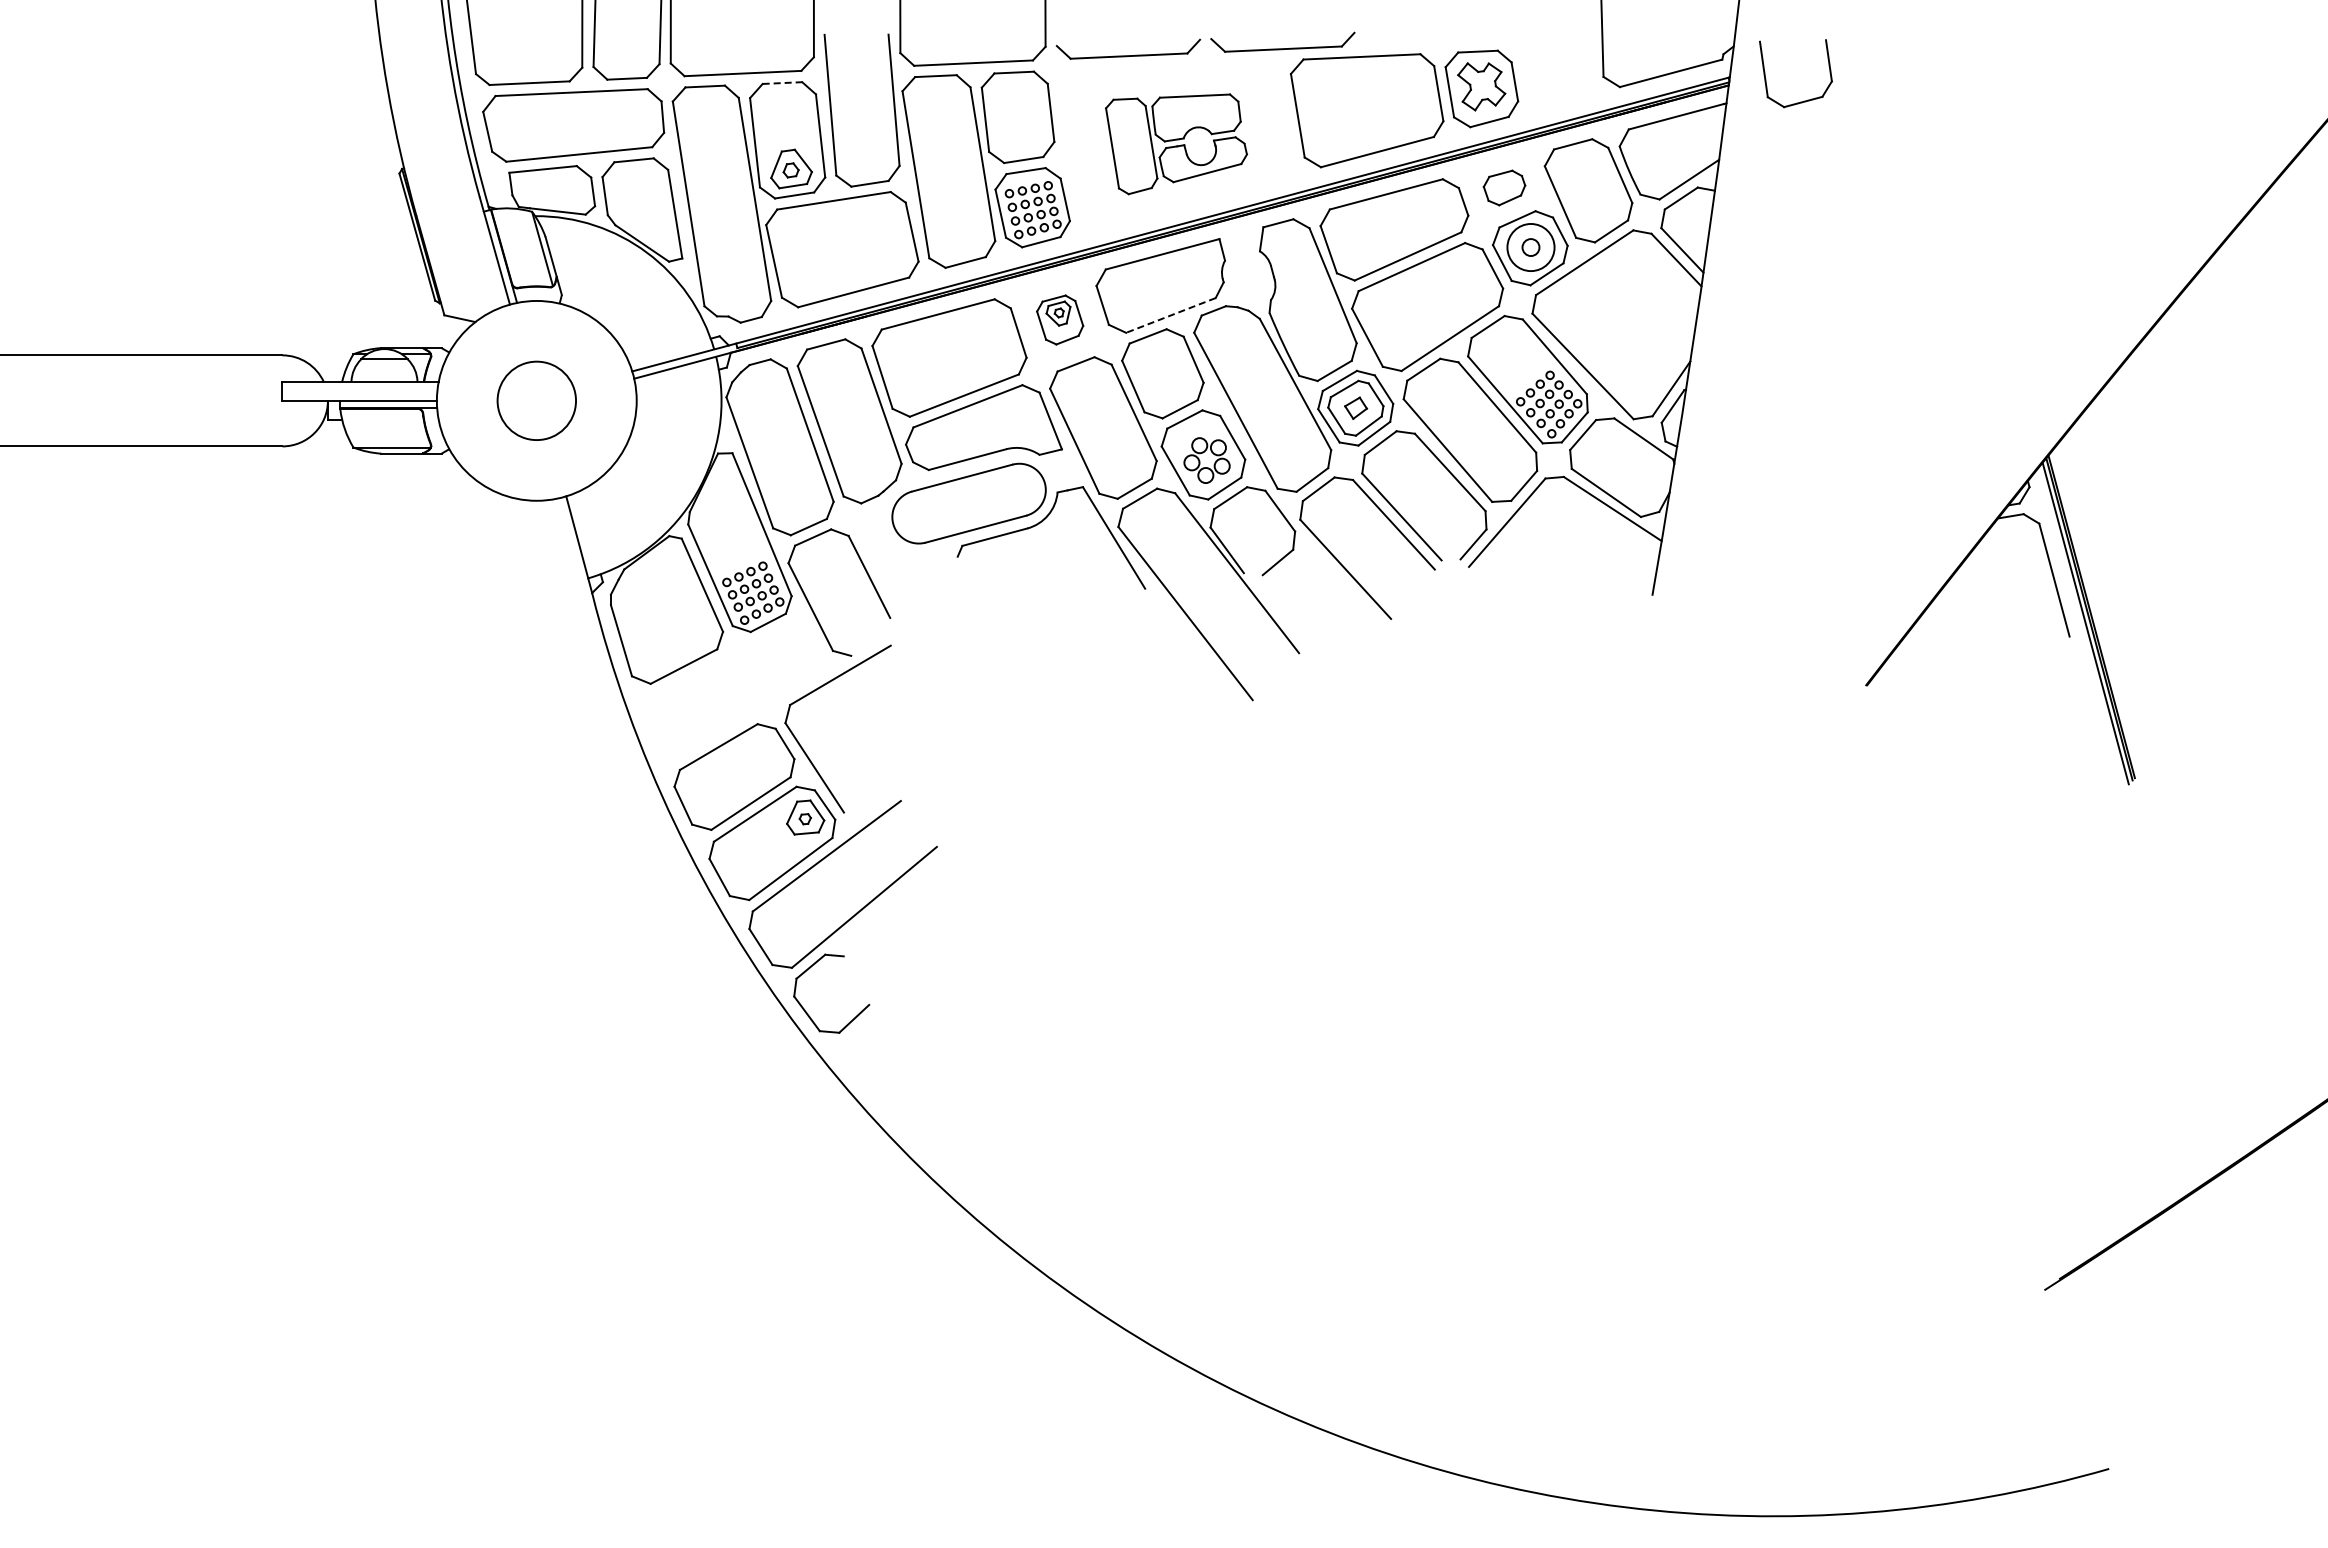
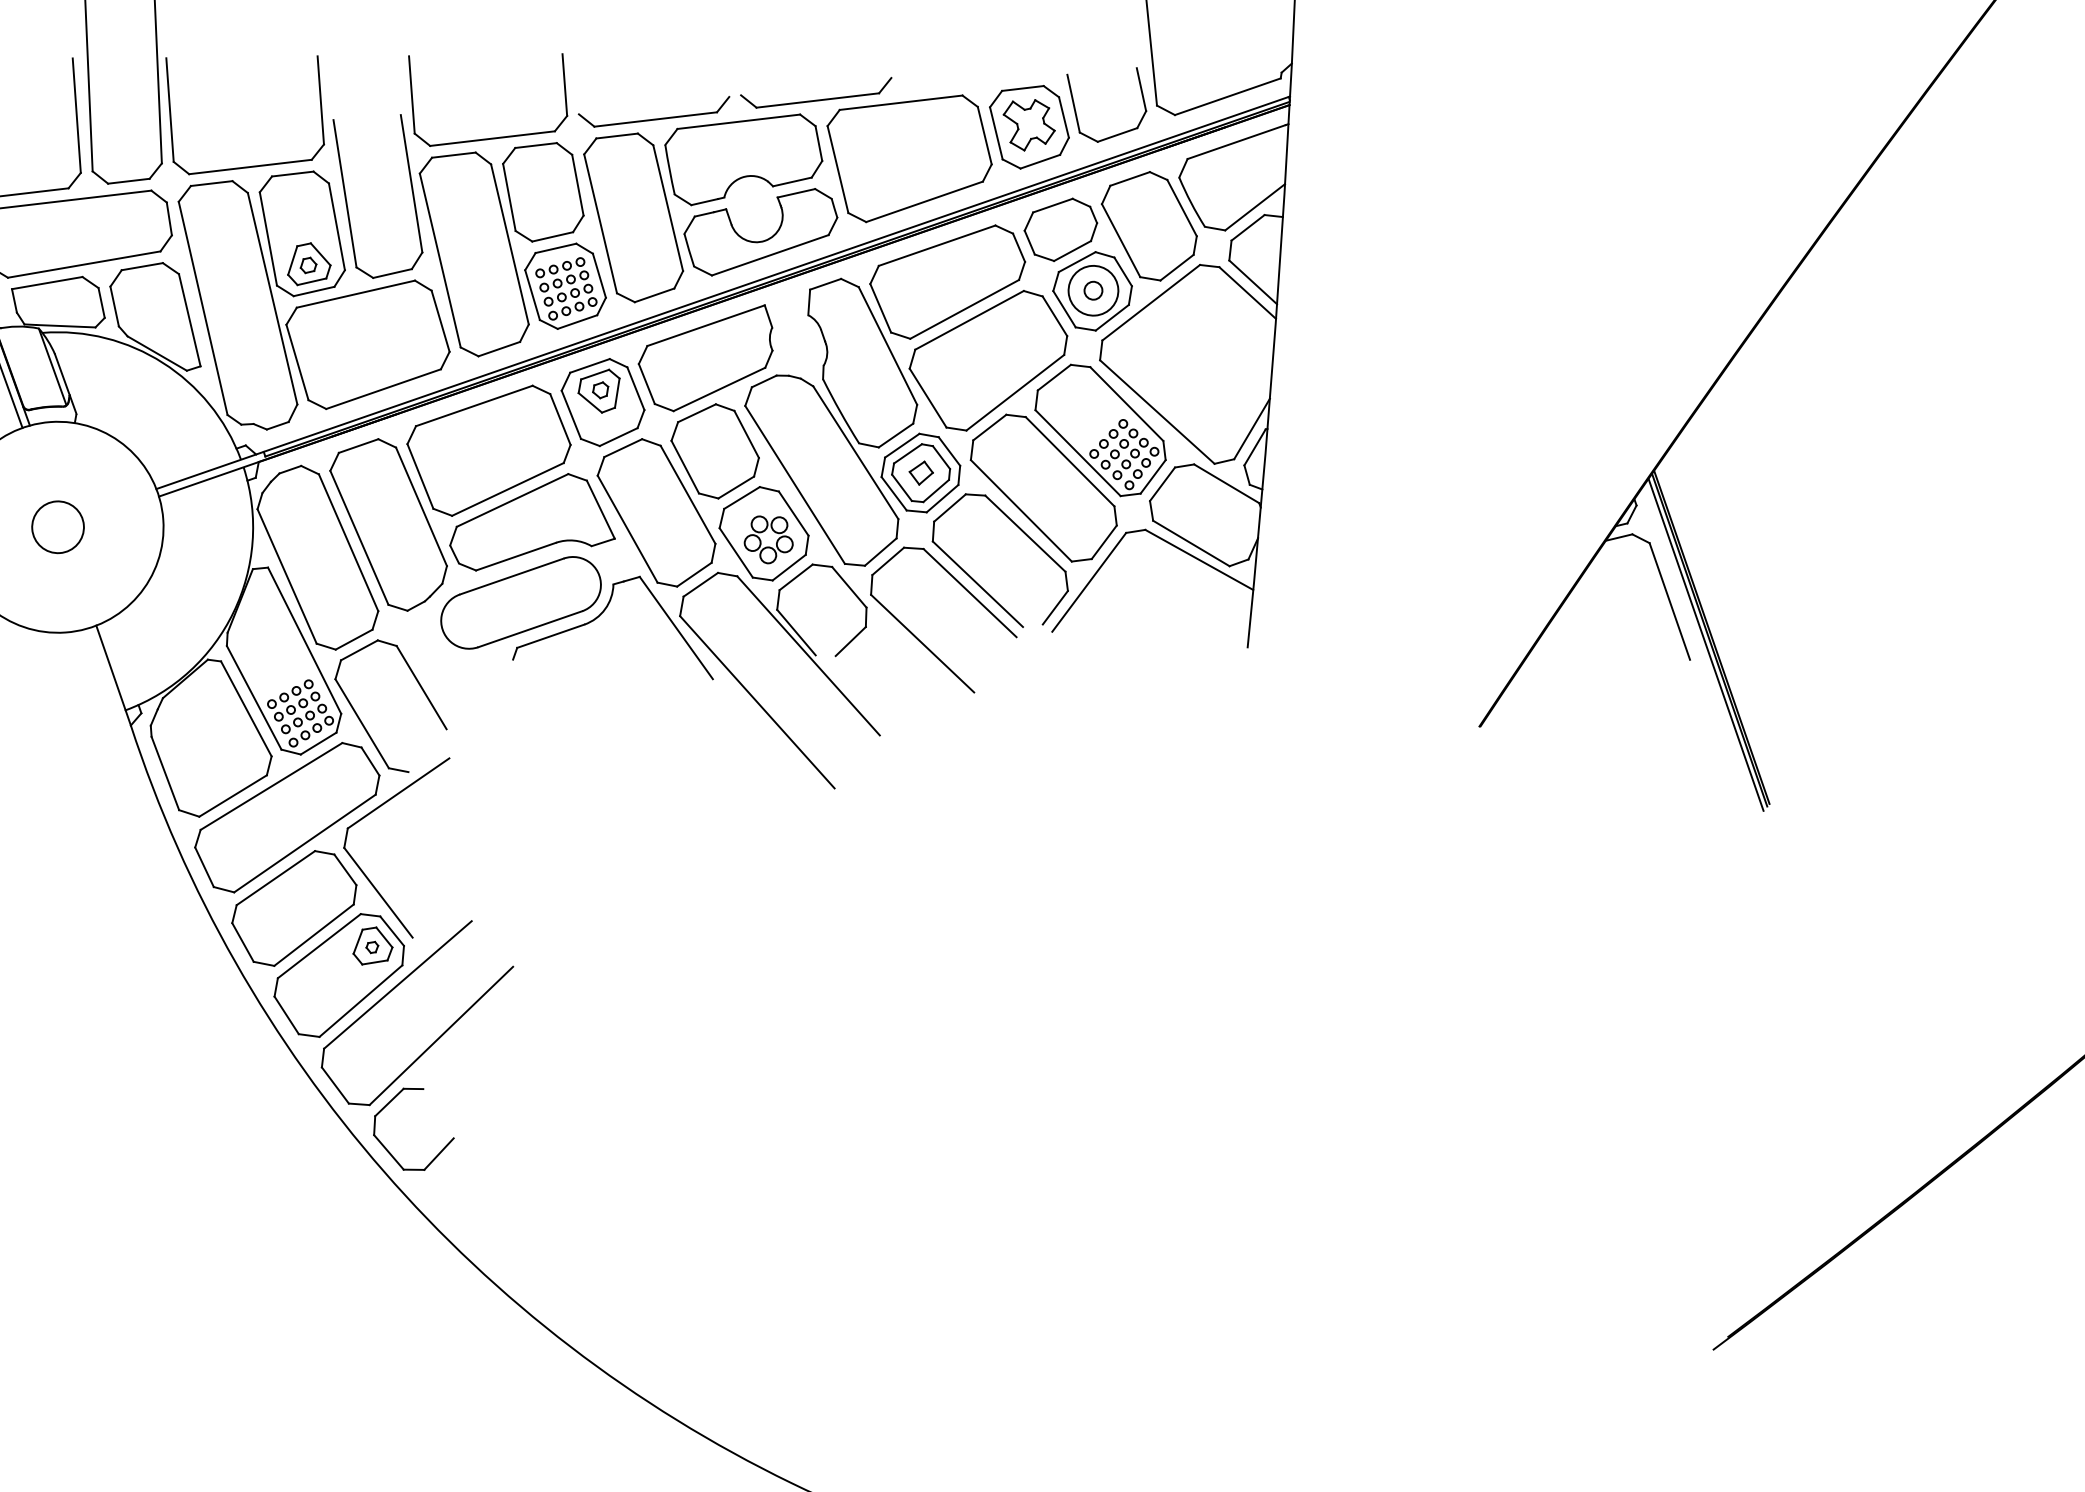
line: (782, 83) -> (292, 174), dashed -> solid
part: (1800, 101) -> (1114, 134), moved
part: (1176, 144) -> (712, 209), size x1.67
part: (1504, 187) -> (1061, 229), size x1.67
line: (1170, 315) -> (718, 389), dashed -> solid
part: (1059, 319) -> (602, 402), size x1.67
circle: (536, 400) -> (57, 526), size x0.62
part: (733, 690) -> (287, 817), added

